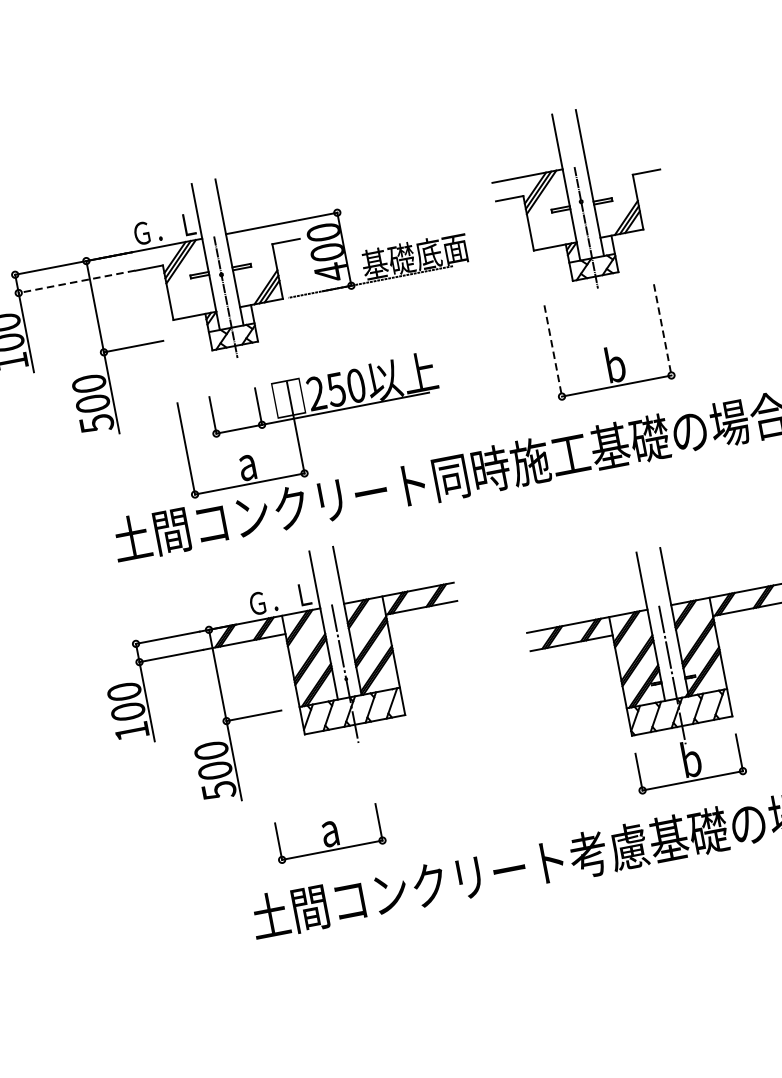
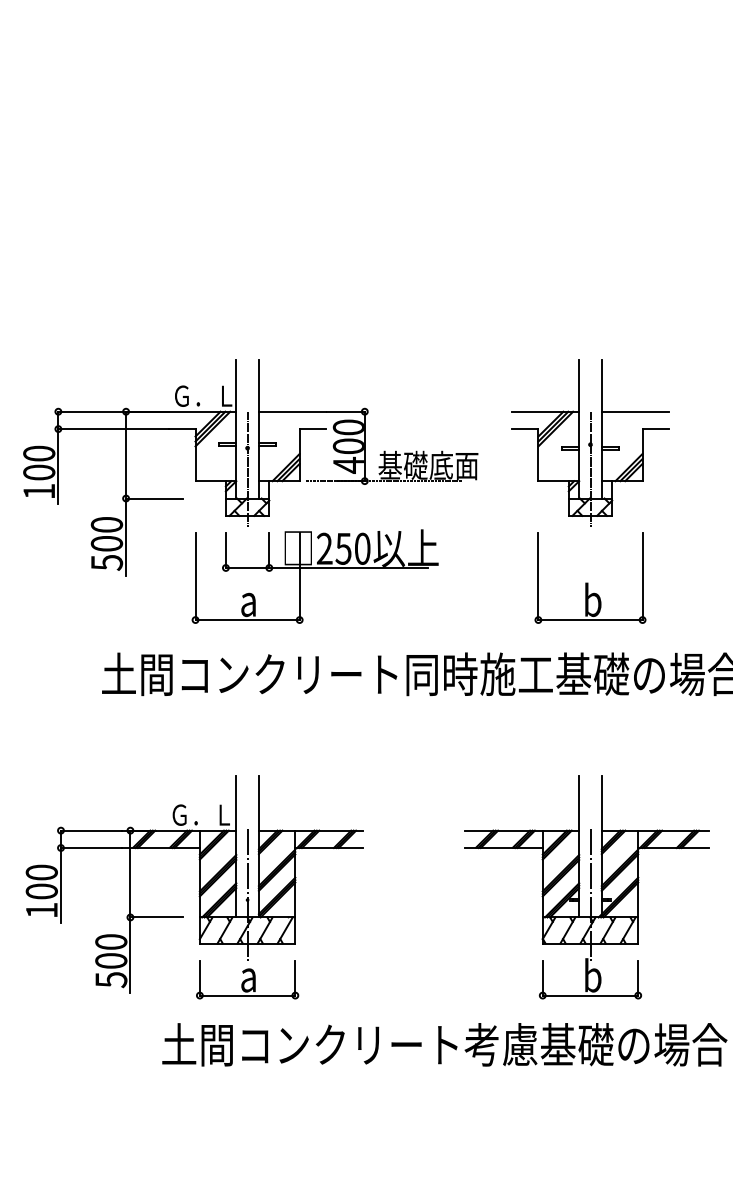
line: (620, 157) -> (634, 411), added
line: (76, 282) -> (113, 429), dashed -> solid
line: (662, 330) -> (642, 577), dashed -> solid
line: (553, 351) -> (538, 577), dashed -> solid
part: (309, 416) -> (314, 568), moved
part: (287, 673) -> (194, 884), moved

